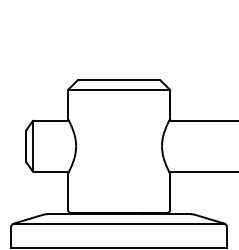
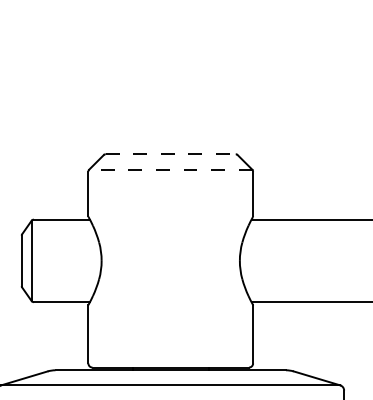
line: (119, 80) -> (171, 155), solid -> dashed
line: (119, 89) -> (171, 169), solid -> dashed

